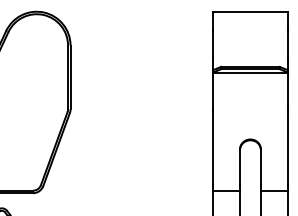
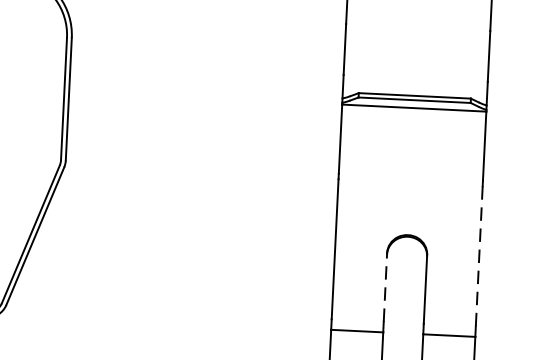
line: (288, 148) -> (480, 255), solid -> dashed
line: (240, 167) -> (386, 287), solid -> dashed

